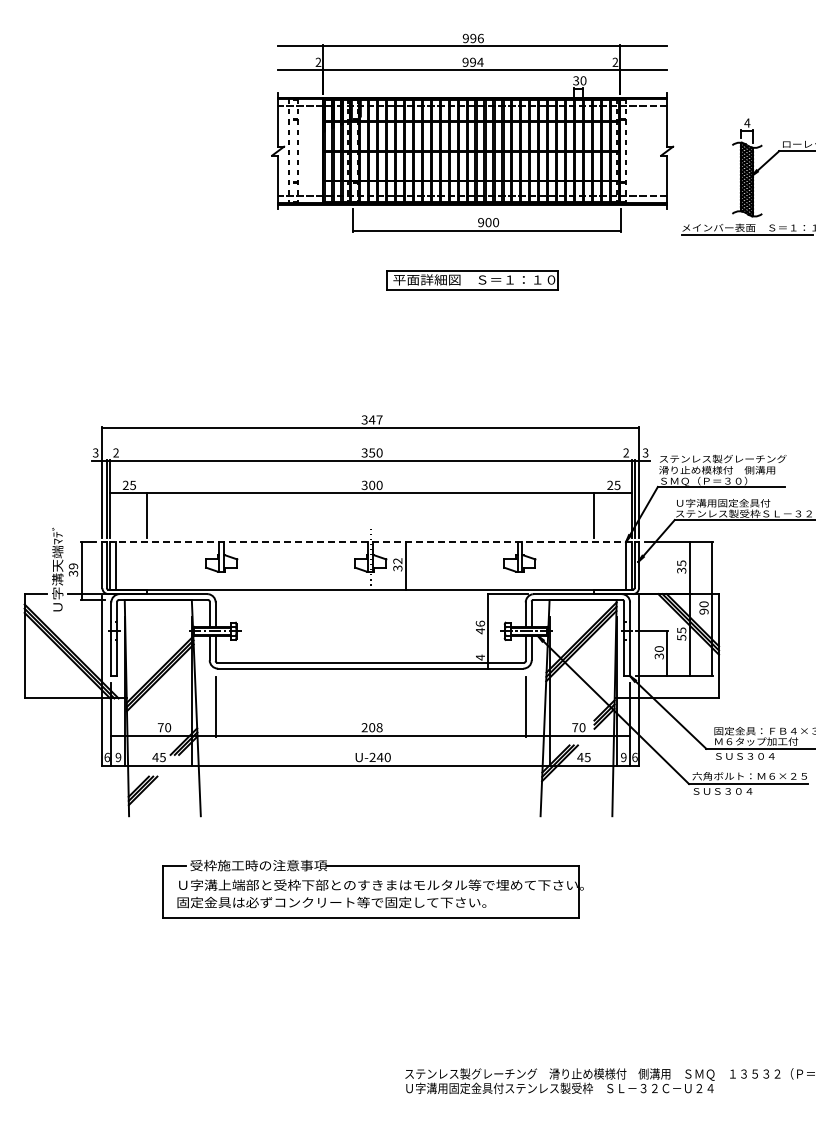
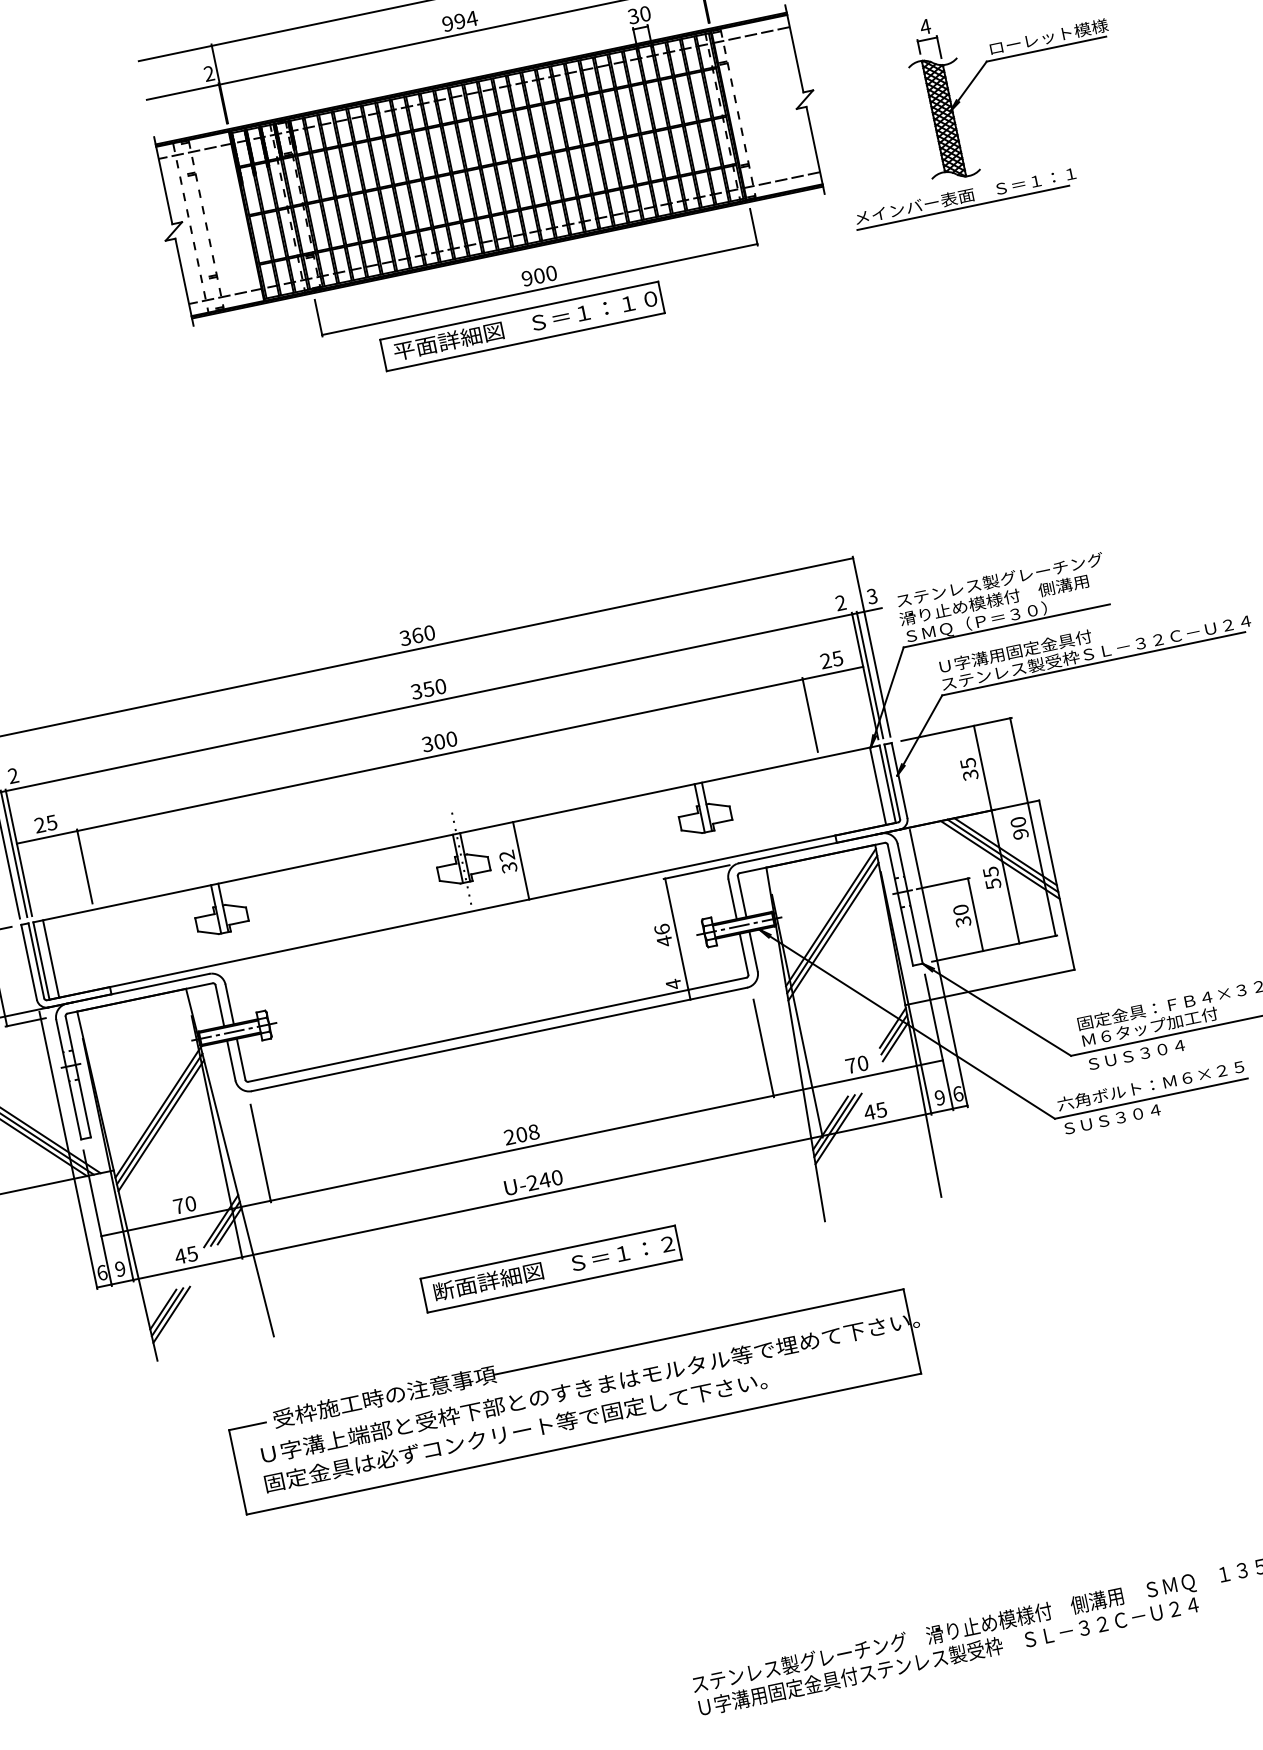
part: (472, 280) -> (522, 326), moved
text: (375, 419) -> (422, 633), 347 -> 360
line: (370, 541) -> (456, 833), dashed -> solid
part: (372, 810) -> (550, 1268), added

